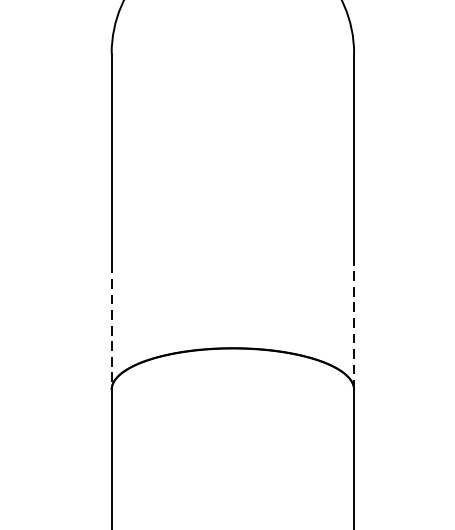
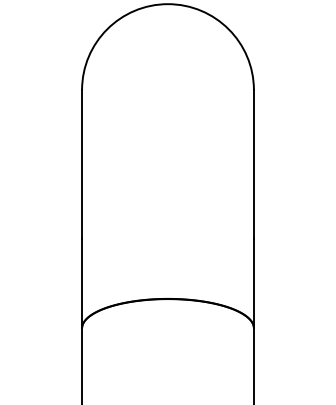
line: (112, 326) -> (82, 283), dashed -> solid
line: (353, 326) -> (253, 283), dashed -> solid

